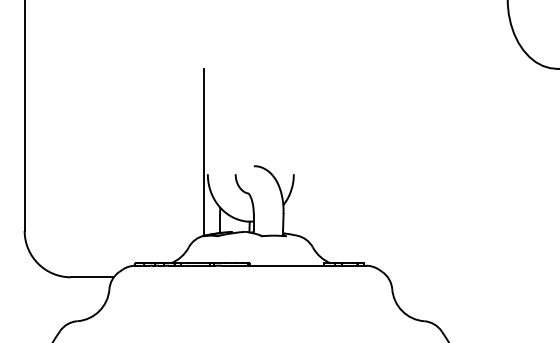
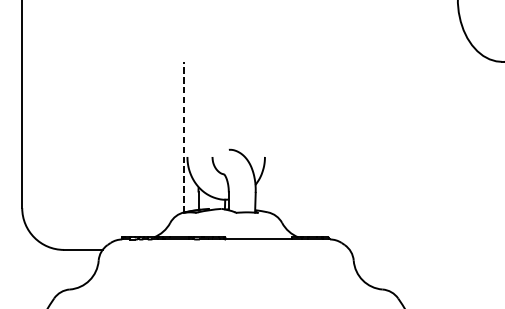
line: (203, 152) -> (183, 137), solid -> dashed

